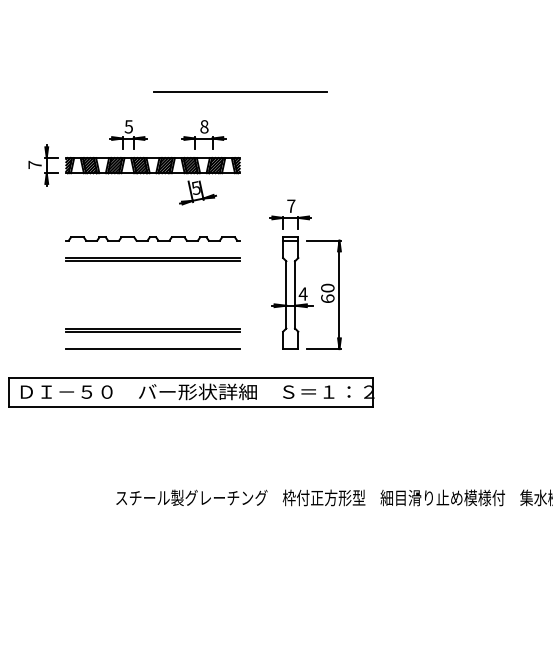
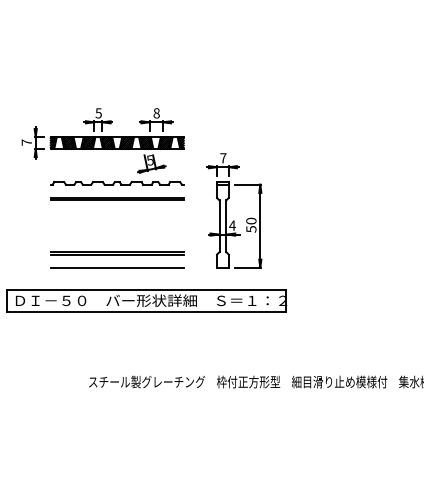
line: (240, 91) -> (184, 70), removed
part: (133, 162) -> (102, 140), moved
text: (327, 297) -> (251, 228), 60 -> 50

